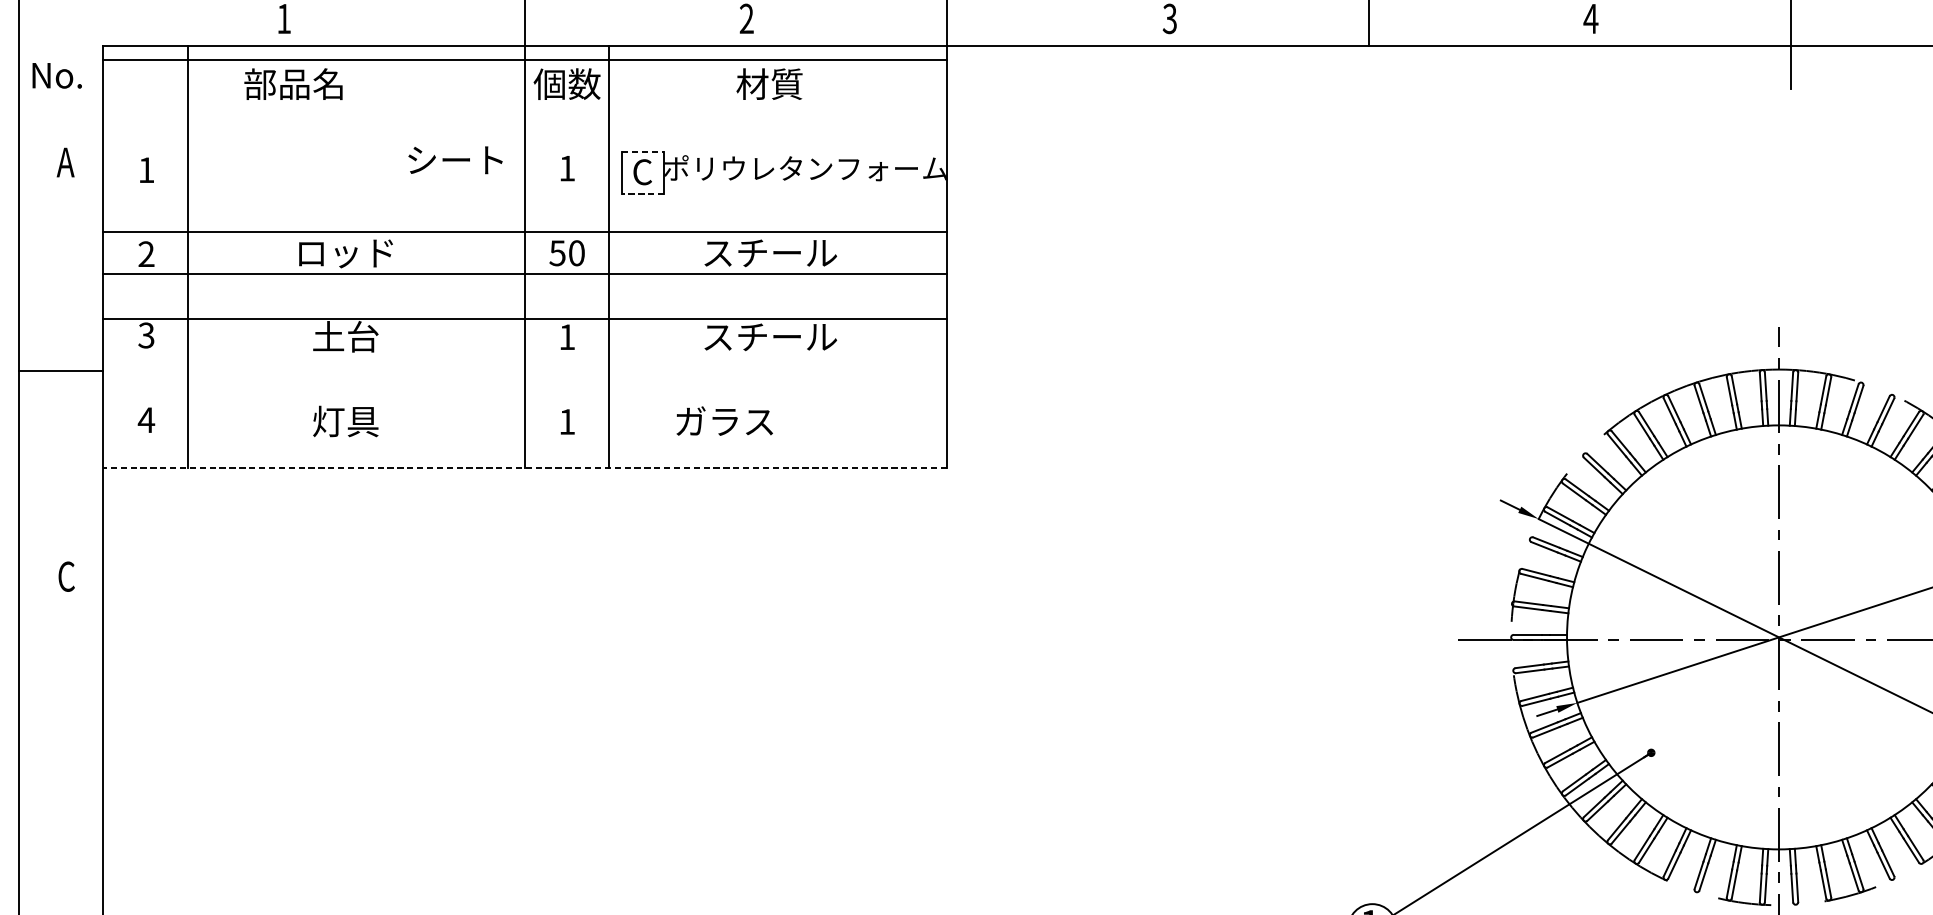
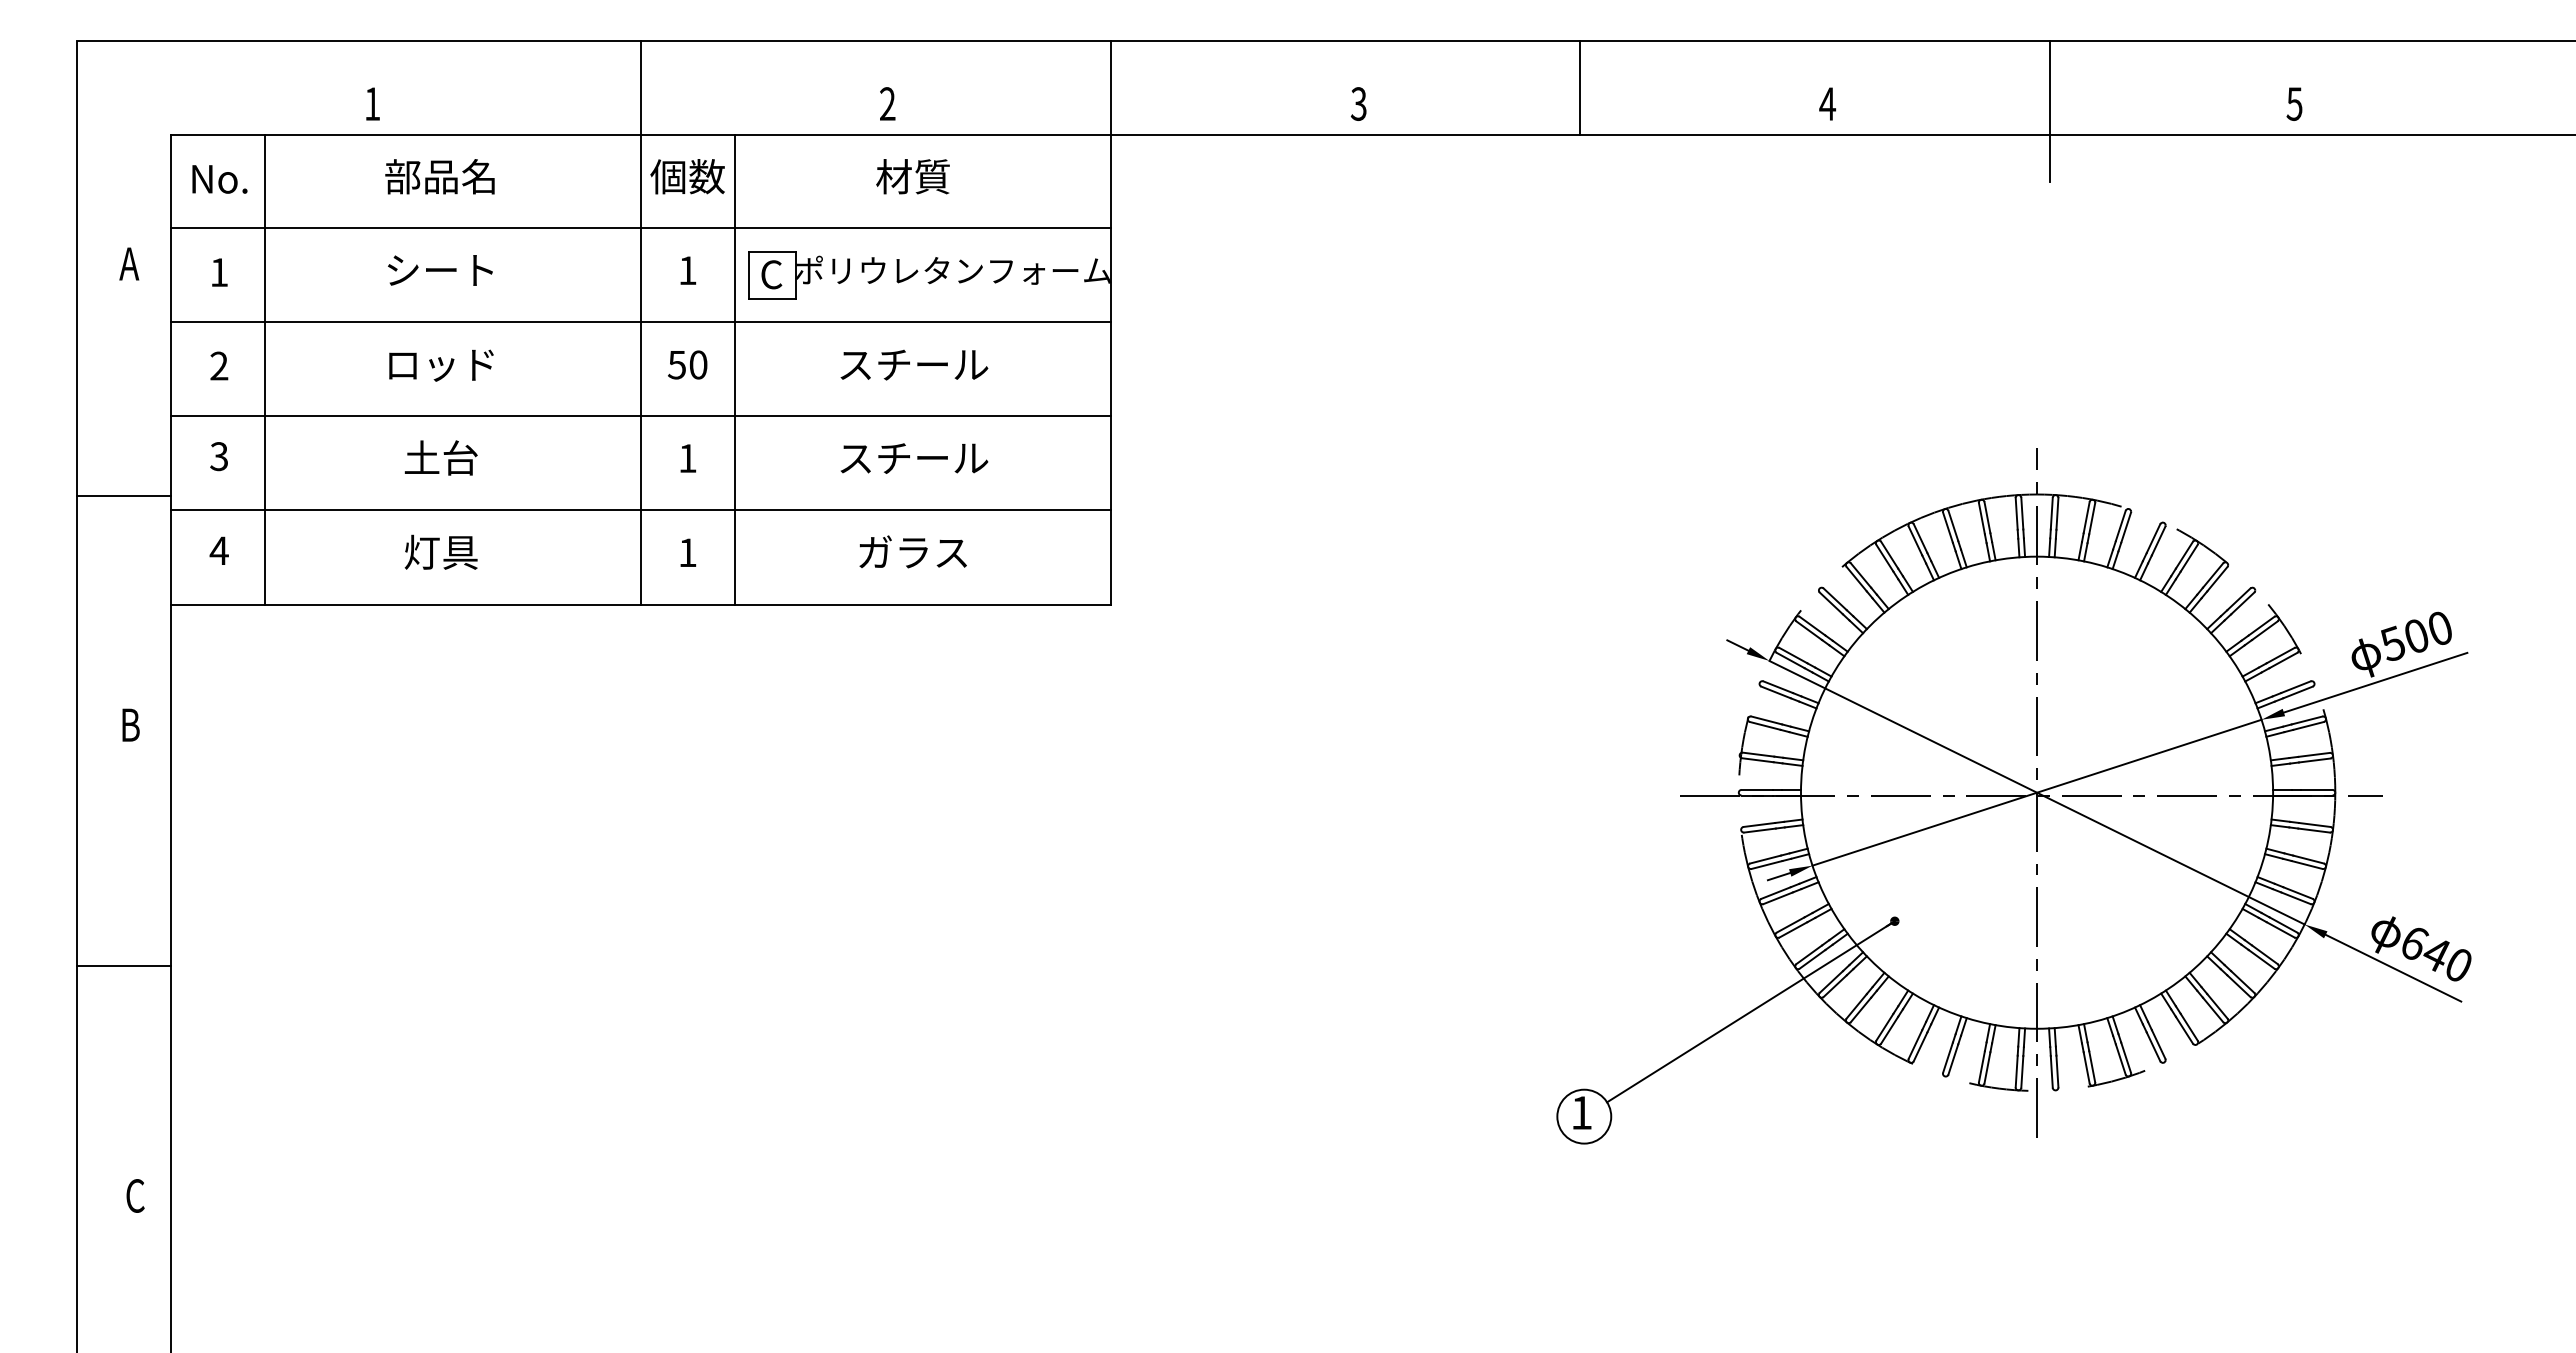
line: (524, 60) -> (640, 228), moved
text: (56, 75) -> (219, 179), moved
text: (293, 83) -> (439, 176), moved
line: (643, 152) -> (772, 252), dashed -> solid
text: (455, 160) -> (440, 270), moved
line: (642, 194) -> (771, 299), dashed -> solid
line: (524, 232) -> (640, 415), moved
line: (524, 274) -> (640, 321), moved
line: (524, 319) -> (640, 510), moved
text: (724, 420) -> (912, 551), moved
line: (524, 468) -> (640, 604), dashed -> solid
text: (66, 577) -> (130, 725), C -> B
line: (61, 792) -> (124, 965), added

